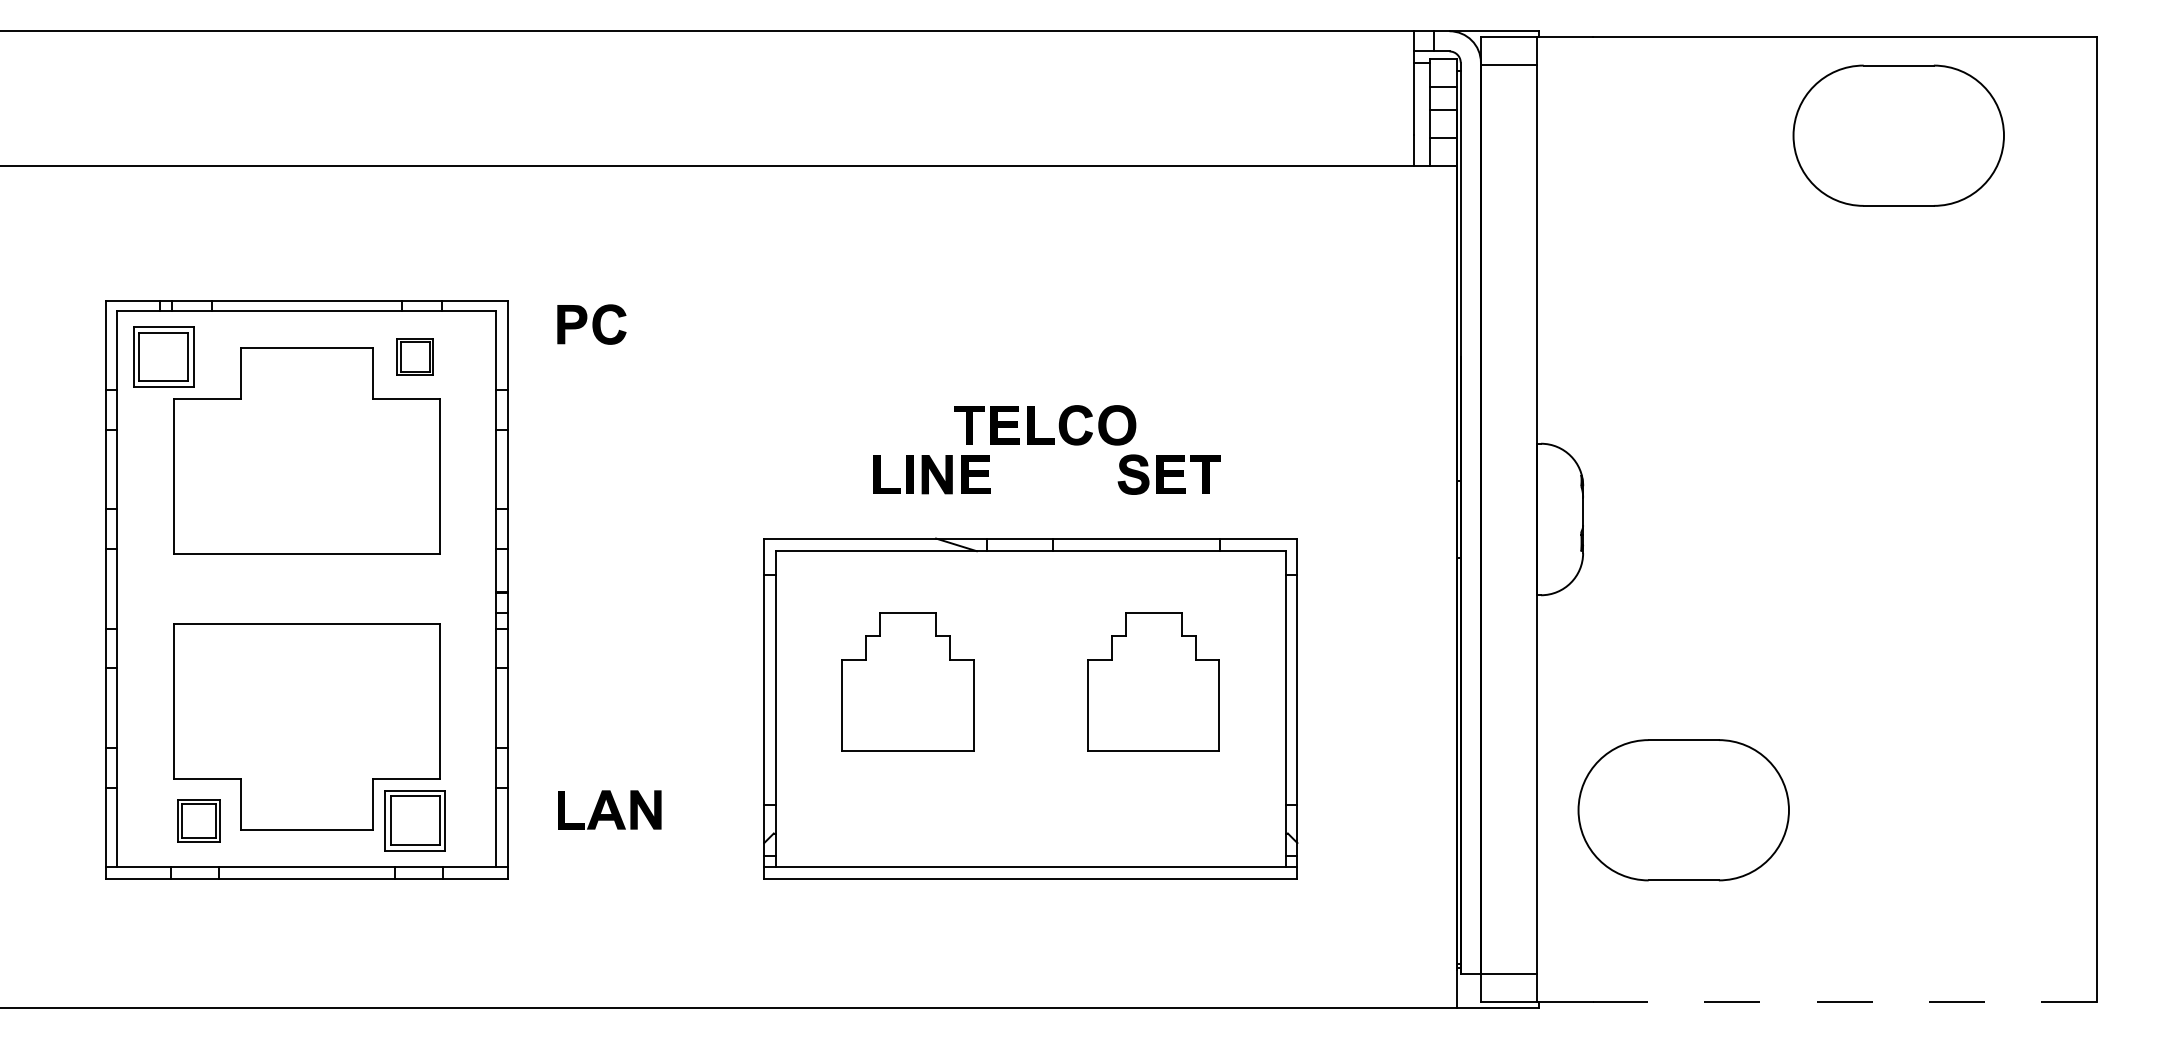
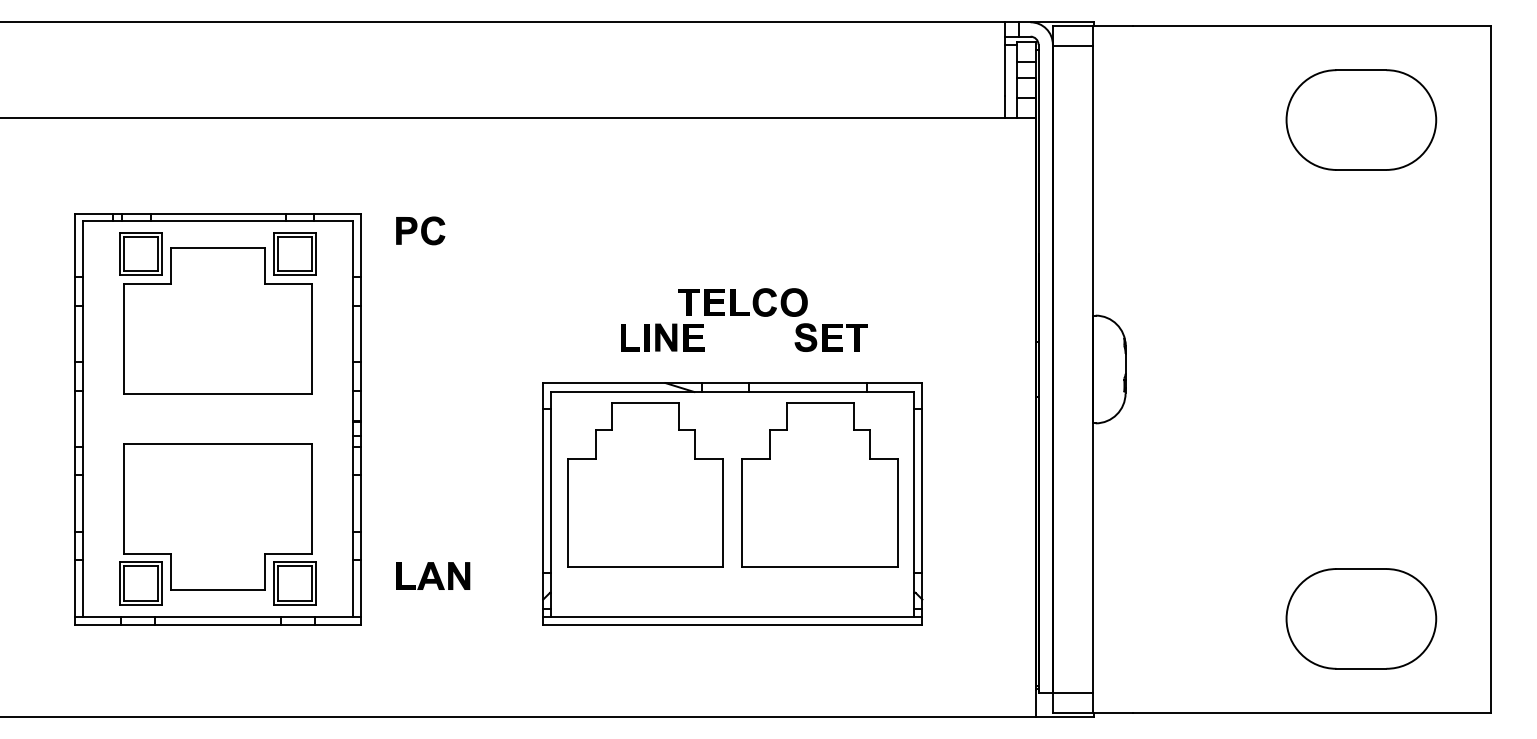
part: (1898, 135) -> (1361, 119), moved
part: (163, 356) -> (140, 253), moved
part: (414, 356) -> (294, 253), size x1.67
part: (907, 681) -> (645, 484), size x1.67
part: (1153, 681) -> (820, 484), size x1.67
part: (1683, 810) -> (1361, 619), moved
part: (198, 820) -> (140, 583), size x1.43
line: (1845, 1002) -> (1312, 712), dashed -> solid

